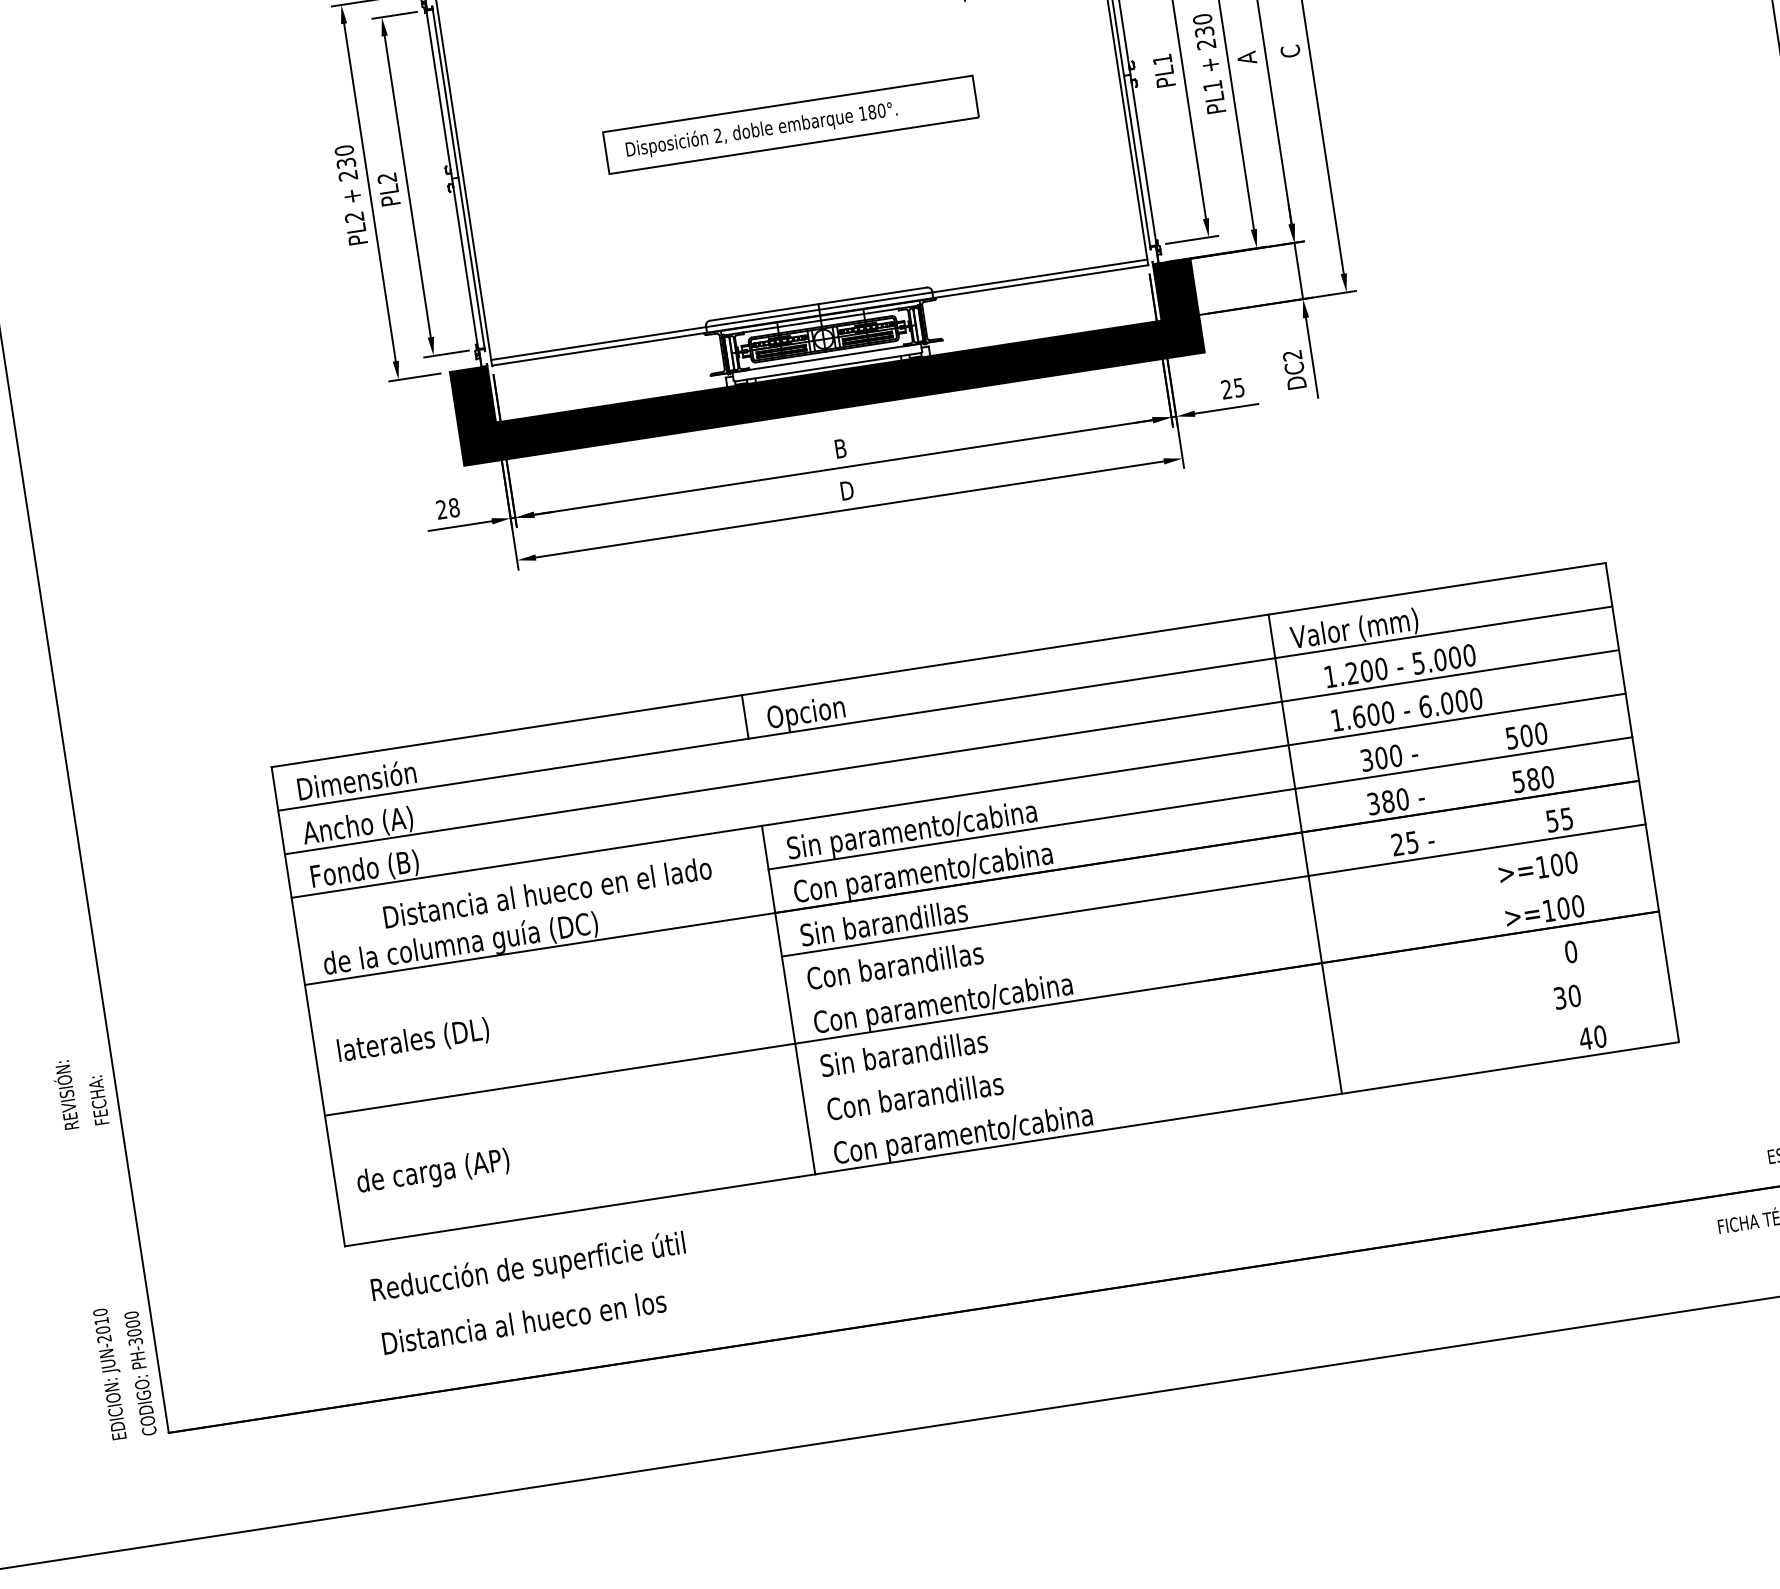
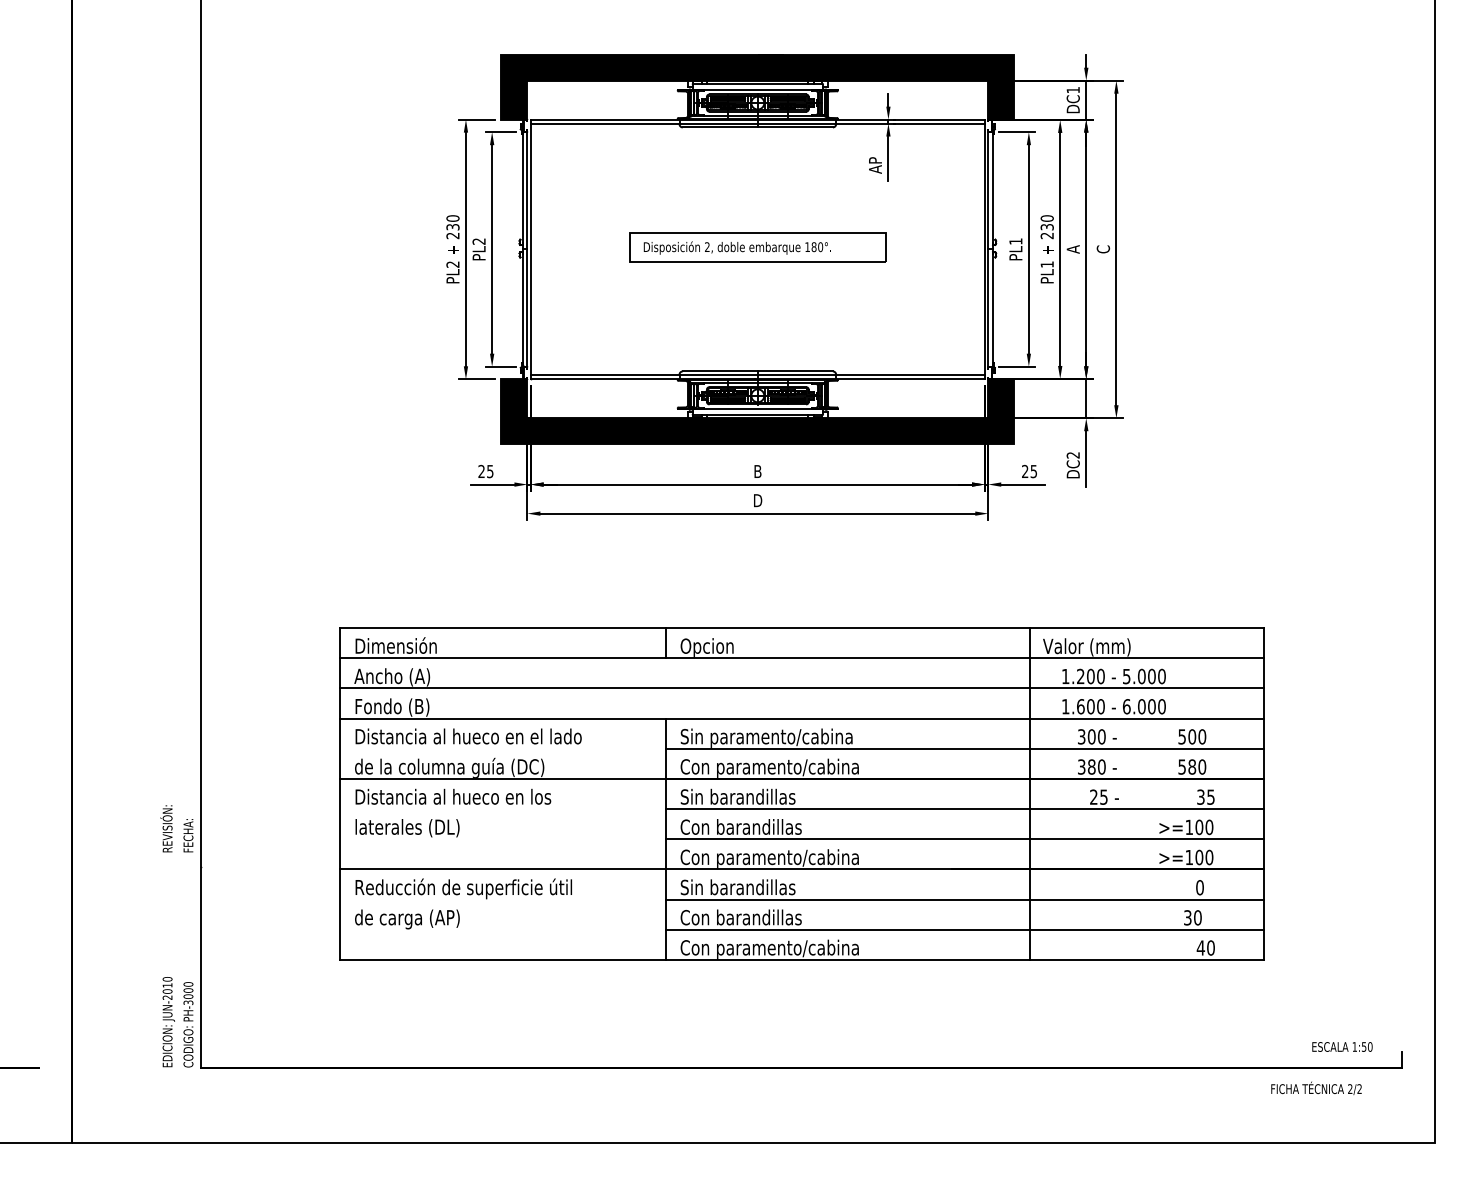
text: (454, 507) -> (490, 471), 28 -> 25
text: (1551, 820) -> (1200, 796), 55 -> 35
text: (547, 892) -> (468, 736), moved
line: (1220, 934) -> (964, 839), added
line: (1233, 1021) -> (964, 899), added
line: (1240, 1064) -> (964, 929), added
text: (527, 1267) -> (463, 888), moved
text: (524, 1321) -> (453, 796), moved

